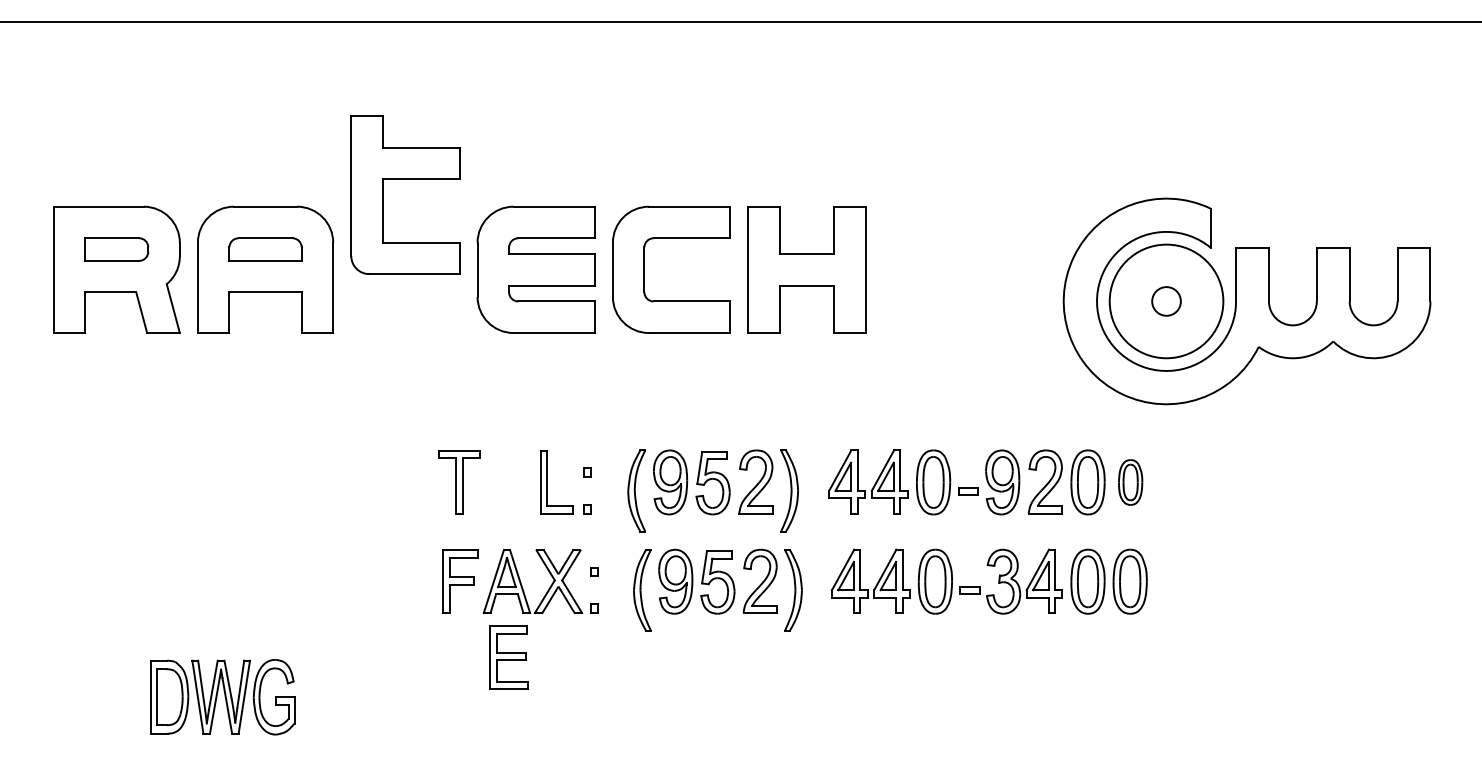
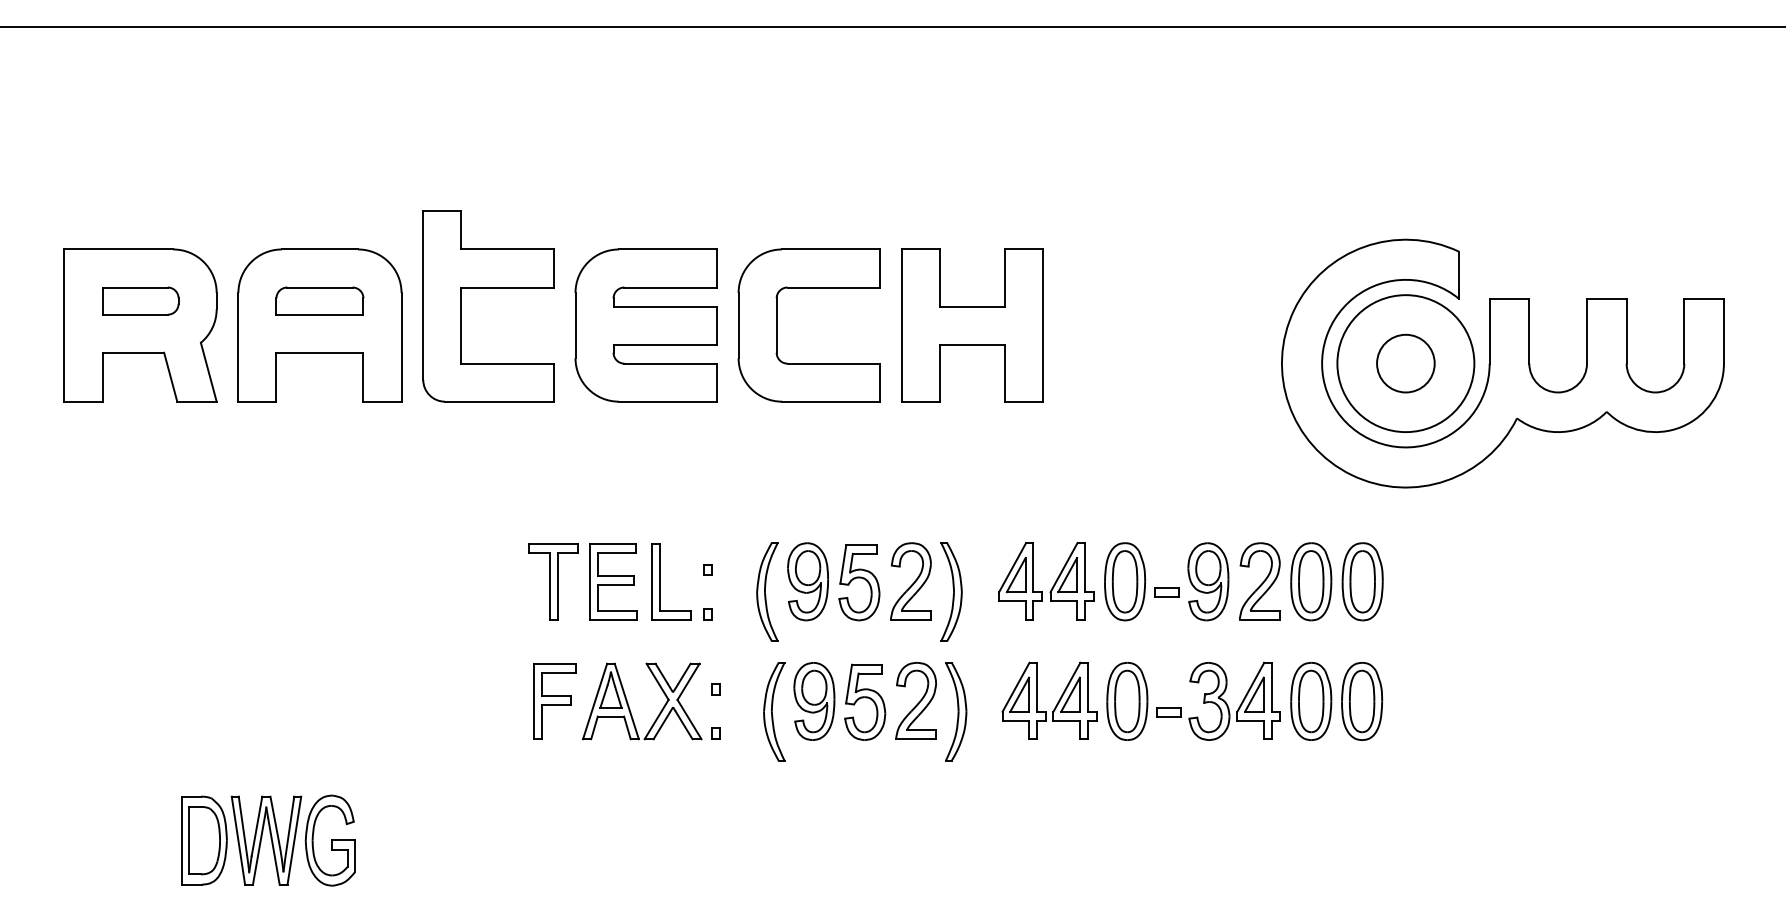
part: (405, 180) -> (488, 288), moved
circle: (1166, 301) -> (1405, 363), size x1.67
part: (1130, 482) -> (1362, 581), size x1.43
part: (509, 657) -> (613, 581), moved

